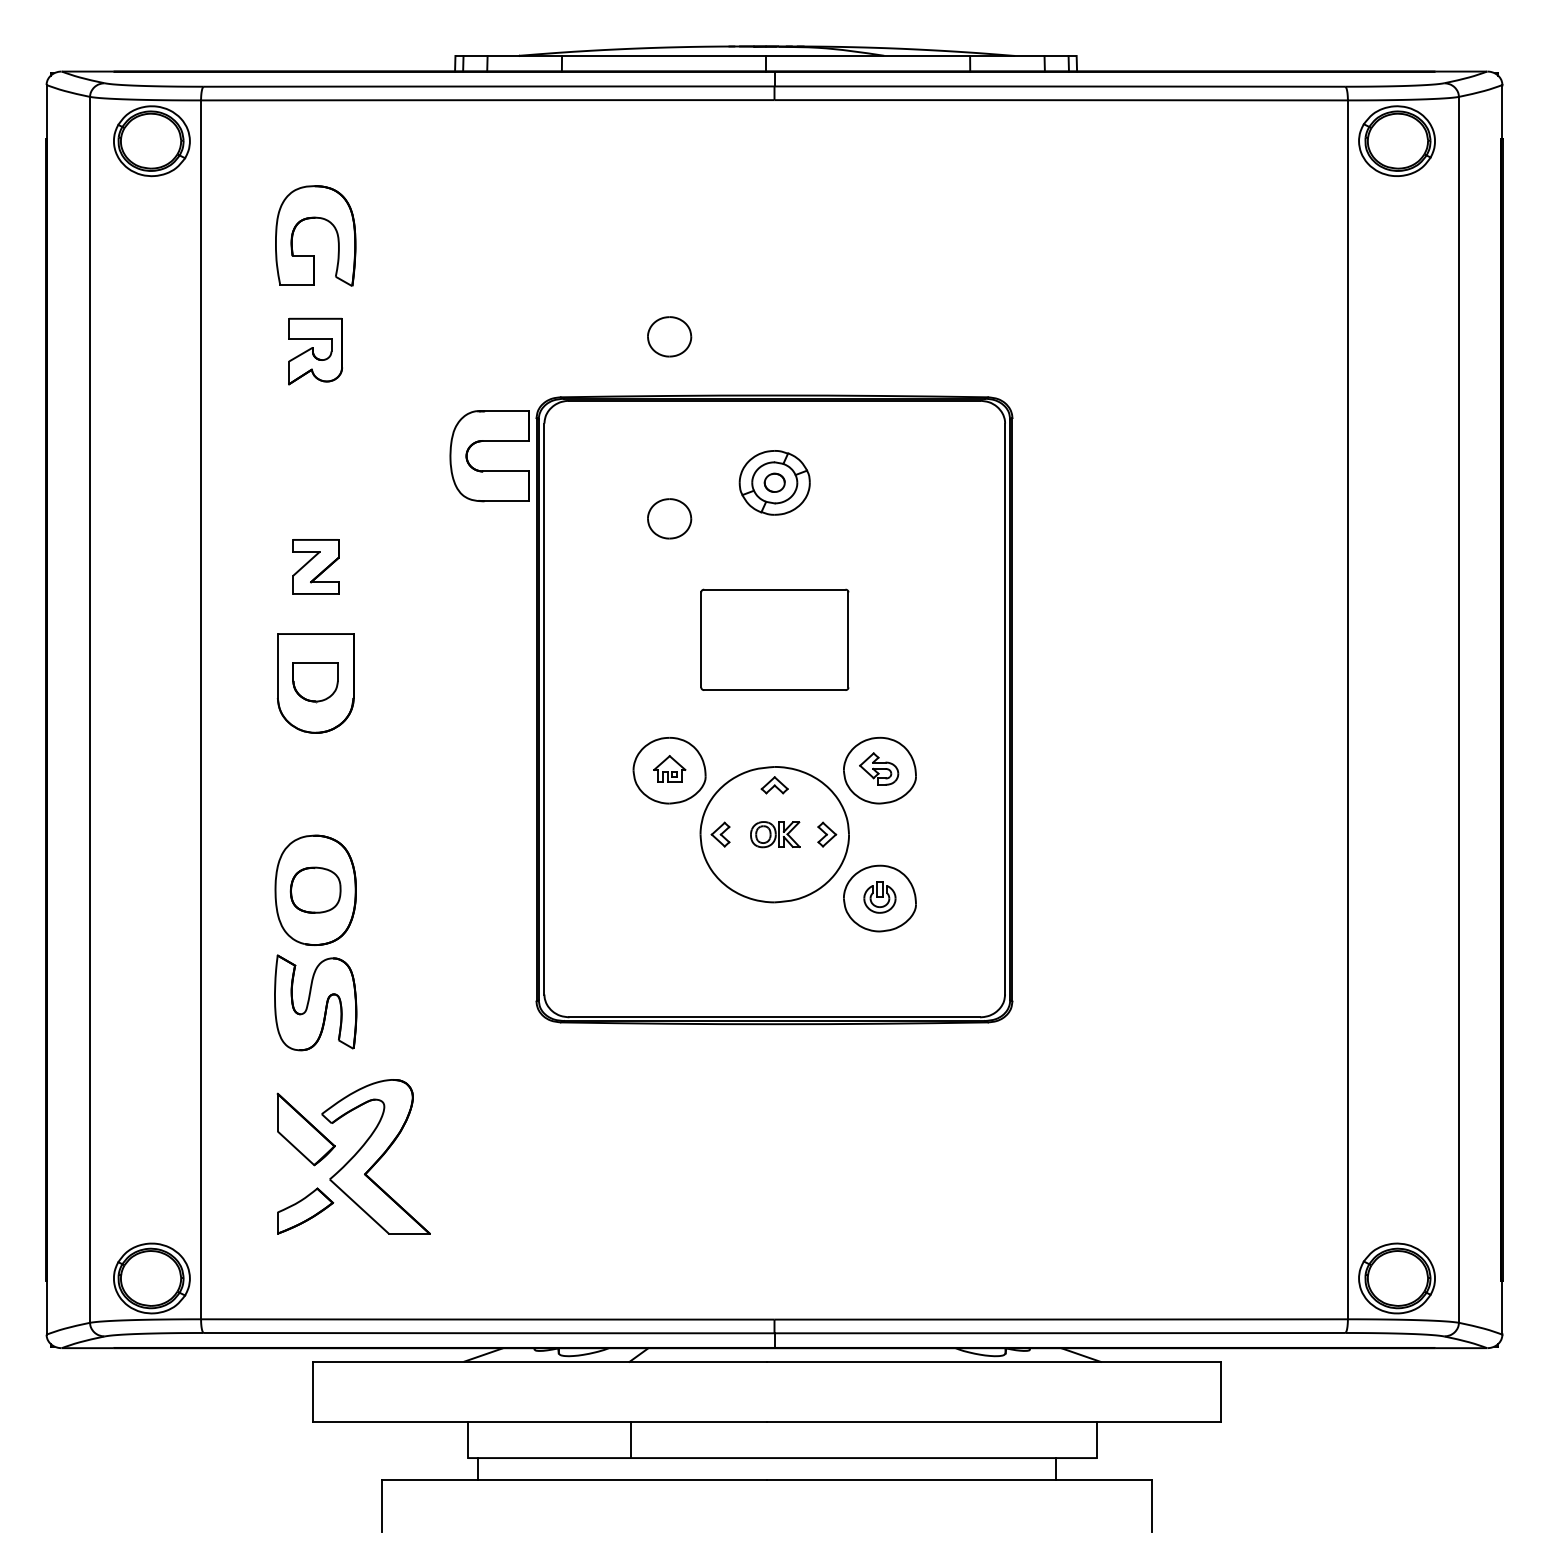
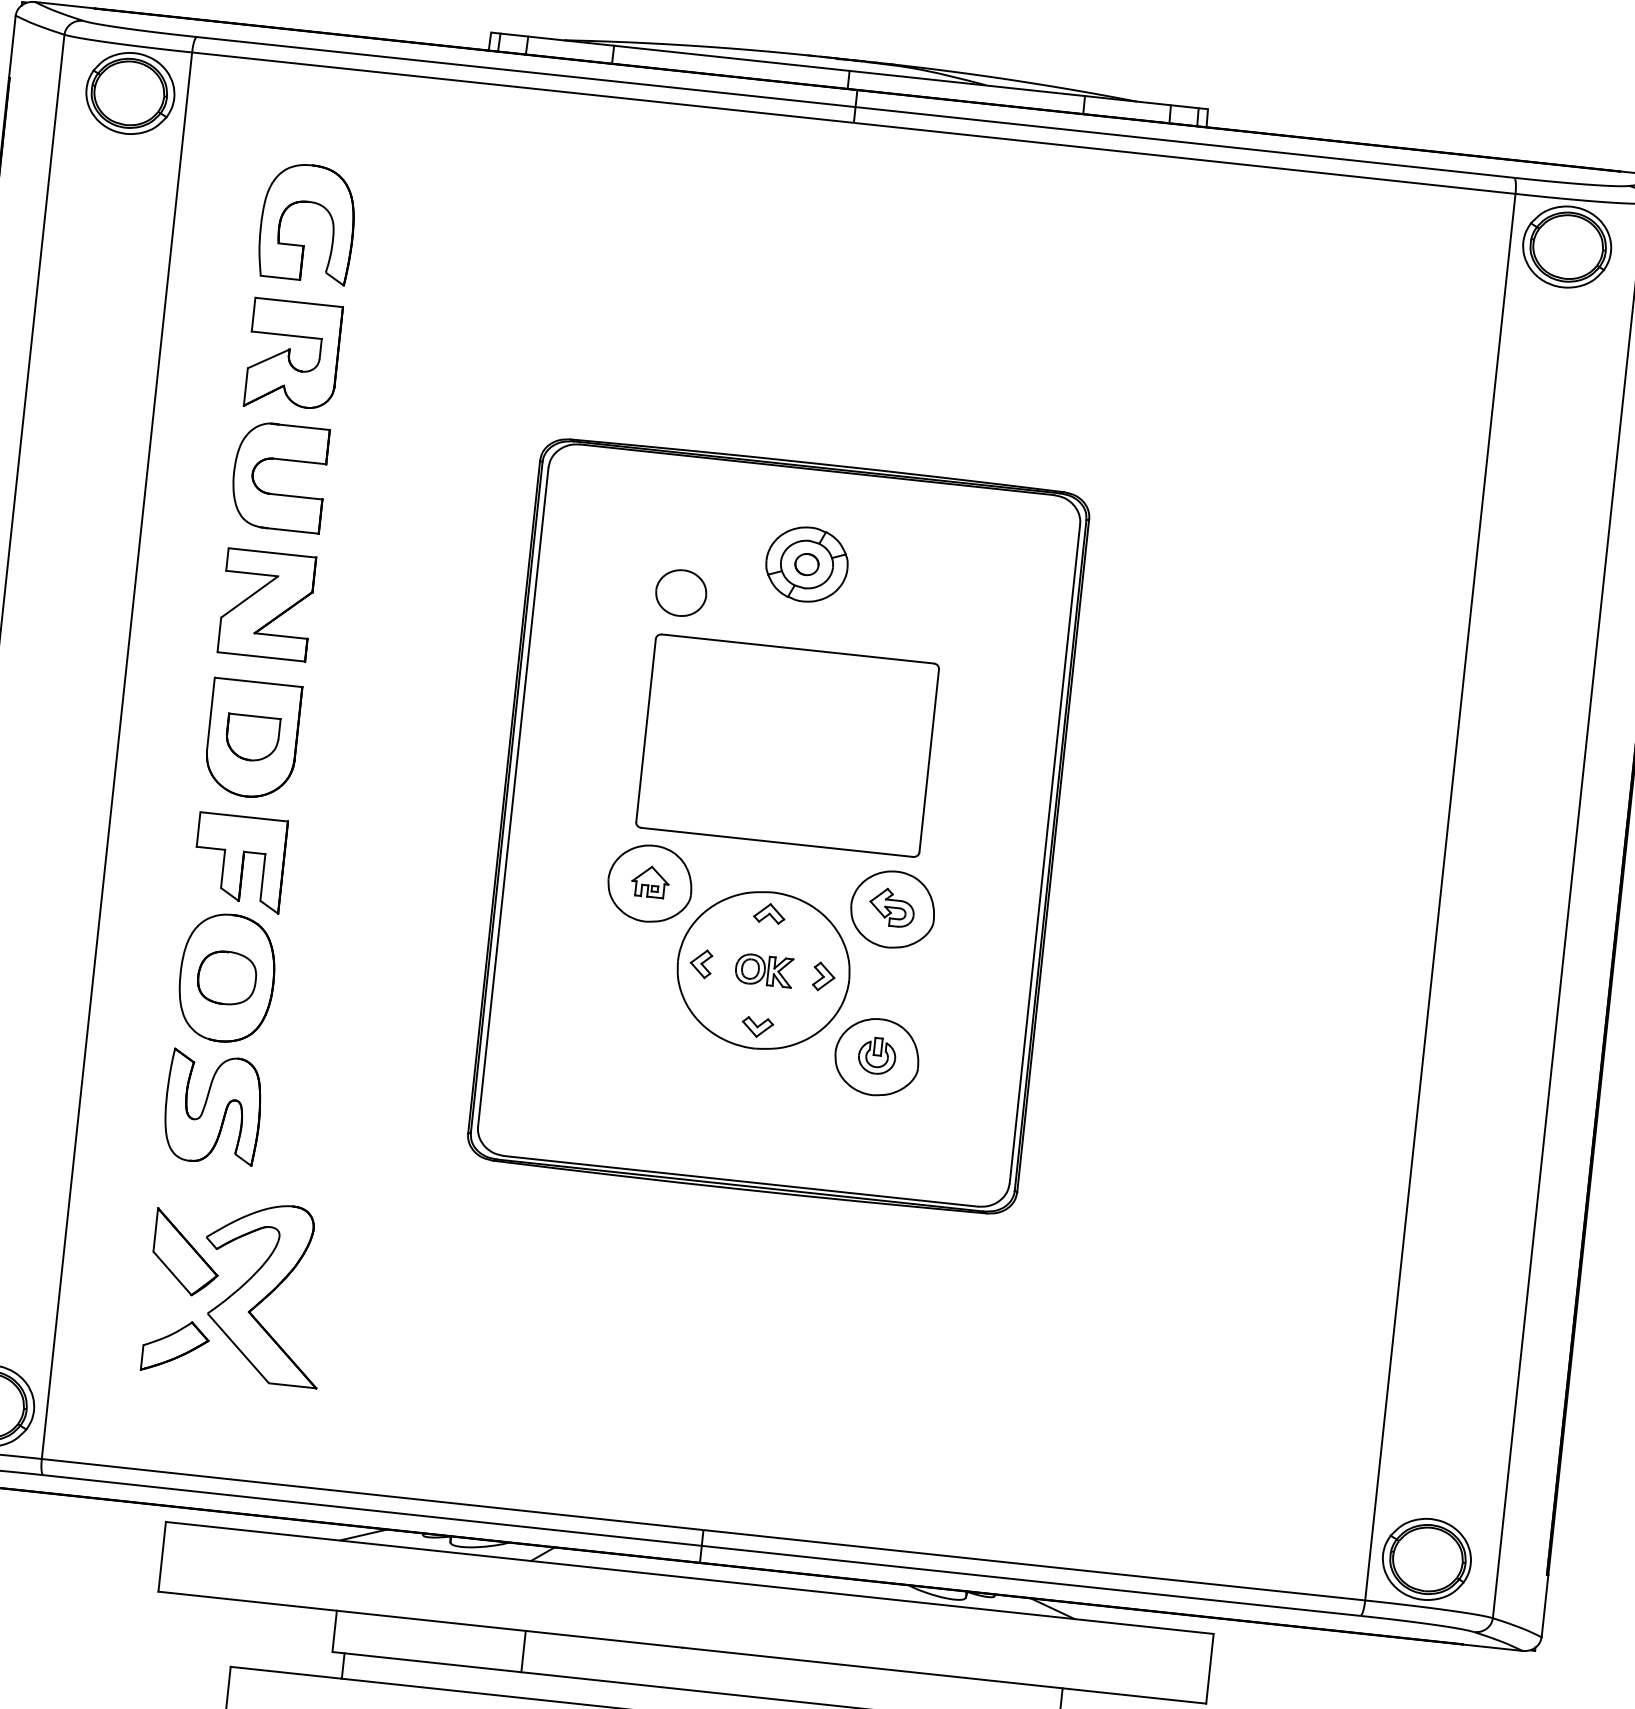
part: (669, 336) -> (703, 382), removed
part: (315, 351) -> (293, 356), size x1.43
part: (489, 470) -> (277, 493), moved
part: (315, 566) -> (266, 604), size x1.67
part: (774, 639) -> (787, 745), size x1.67
part: (315, 789) -> (239, 861), added
part: (774, 884) -> (757, 1027), added

